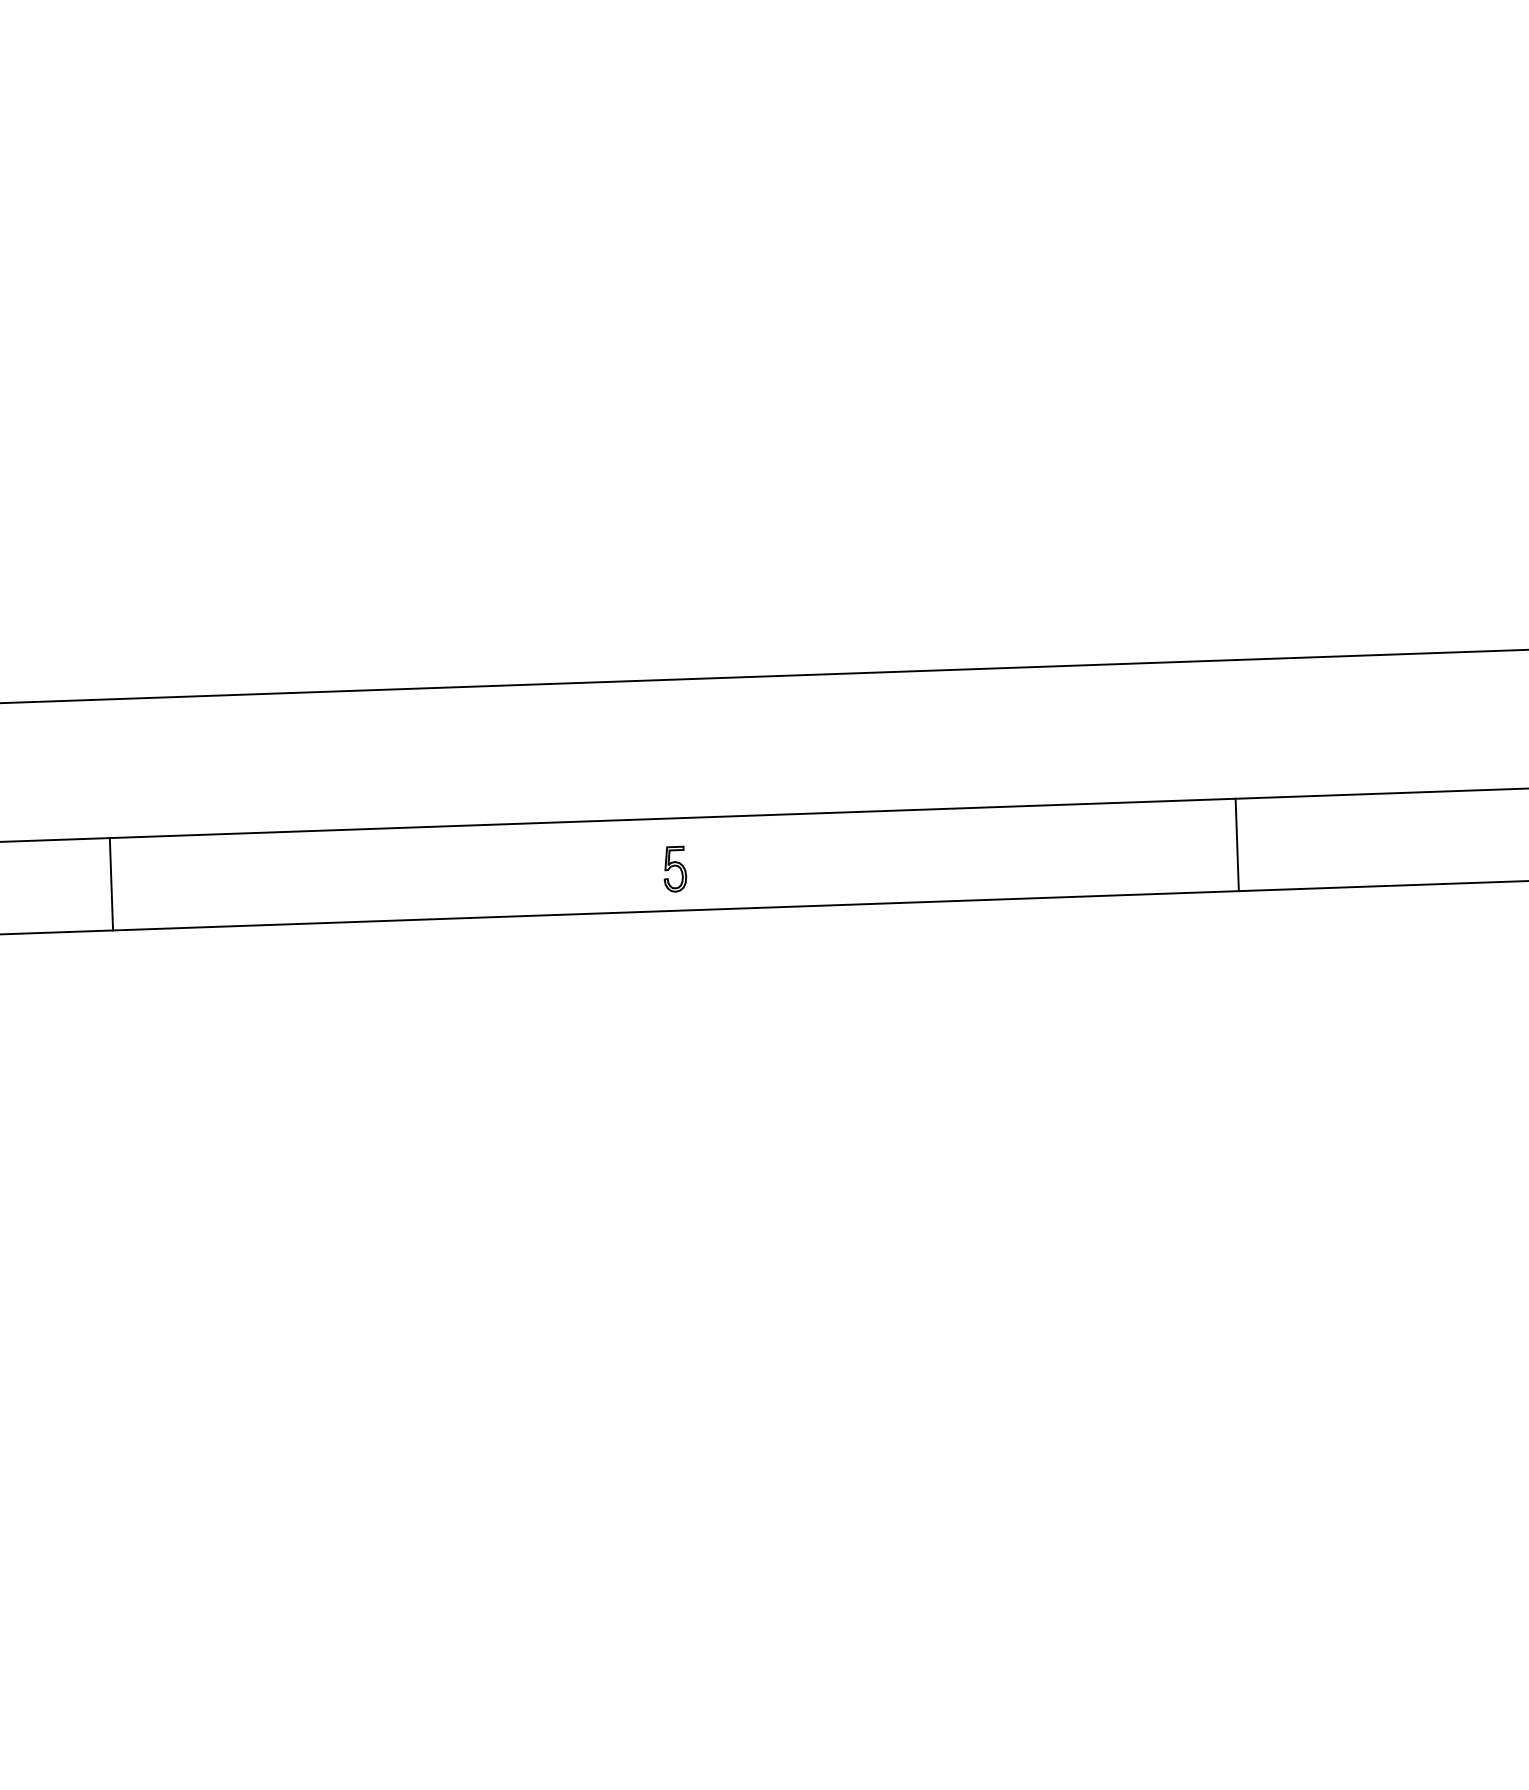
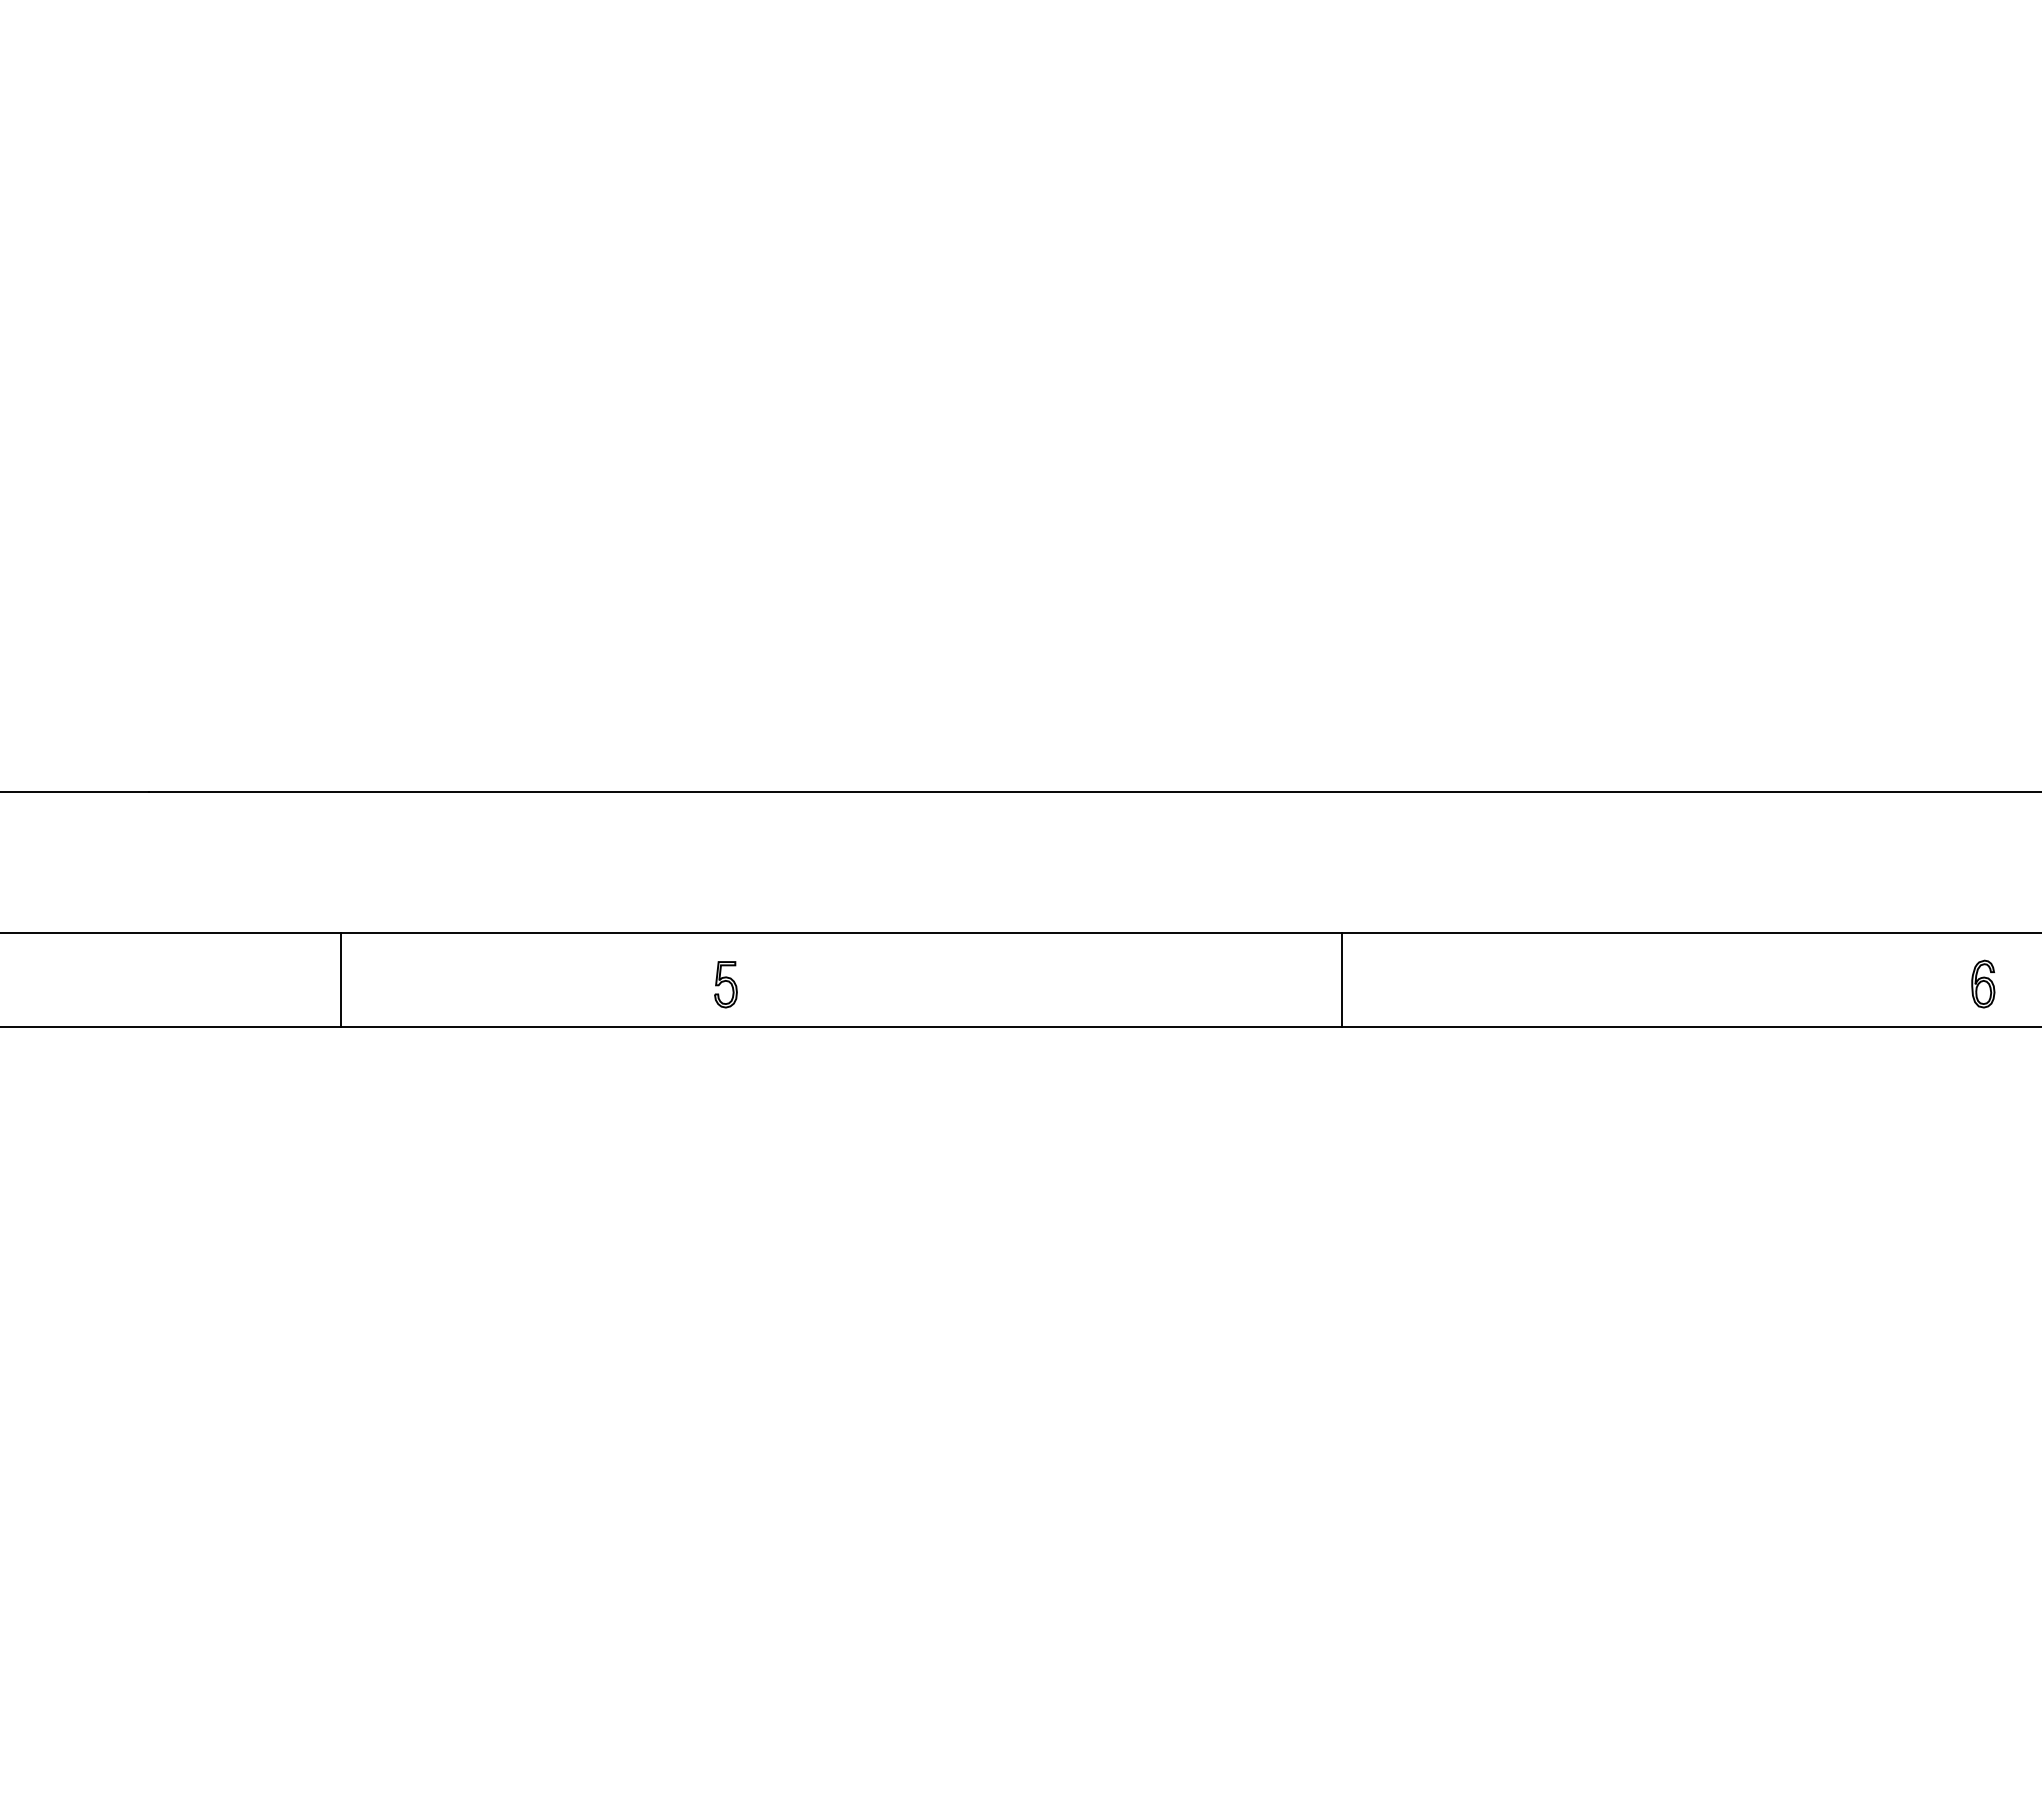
line: (1237, 844) -> (1342, 979), moved
part: (674, 869) -> (725, 984), moved
line: (111, 883) -> (341, 979), moved

